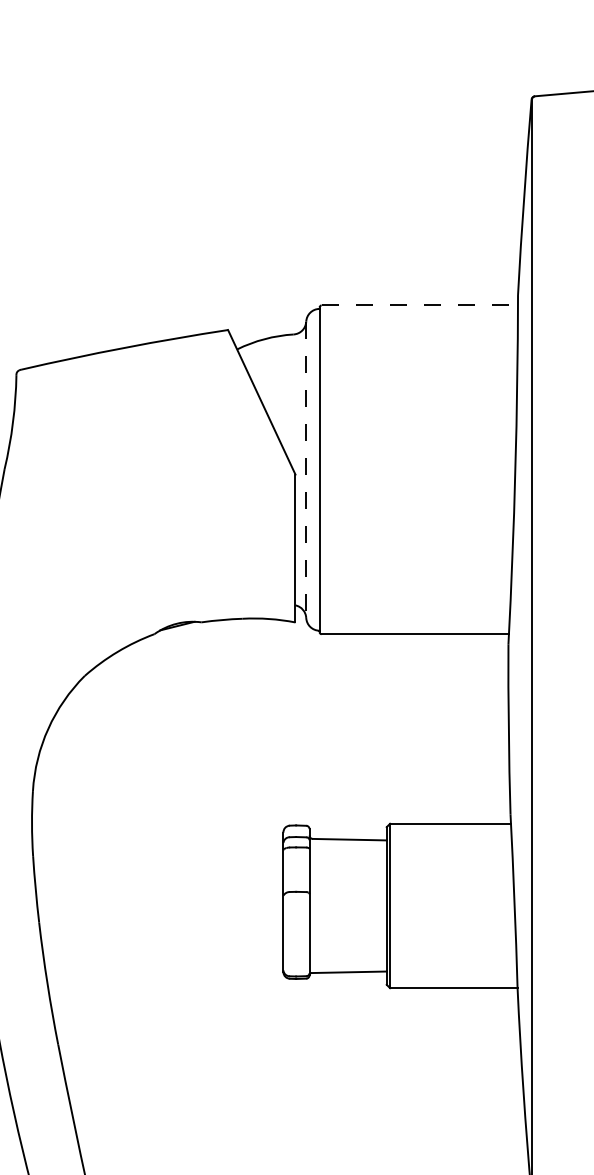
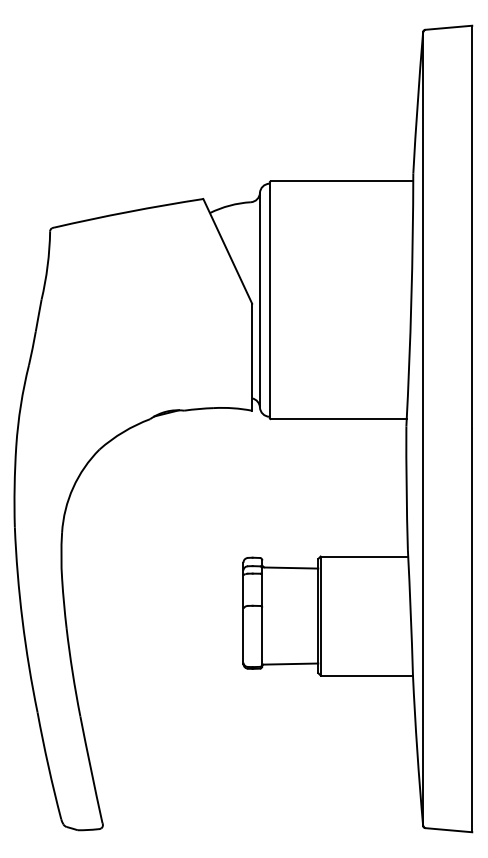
line: (420, 305) -> (342, 181), dashed -> solid
line: (305, 470) -> (259, 300), dashed -> solid

